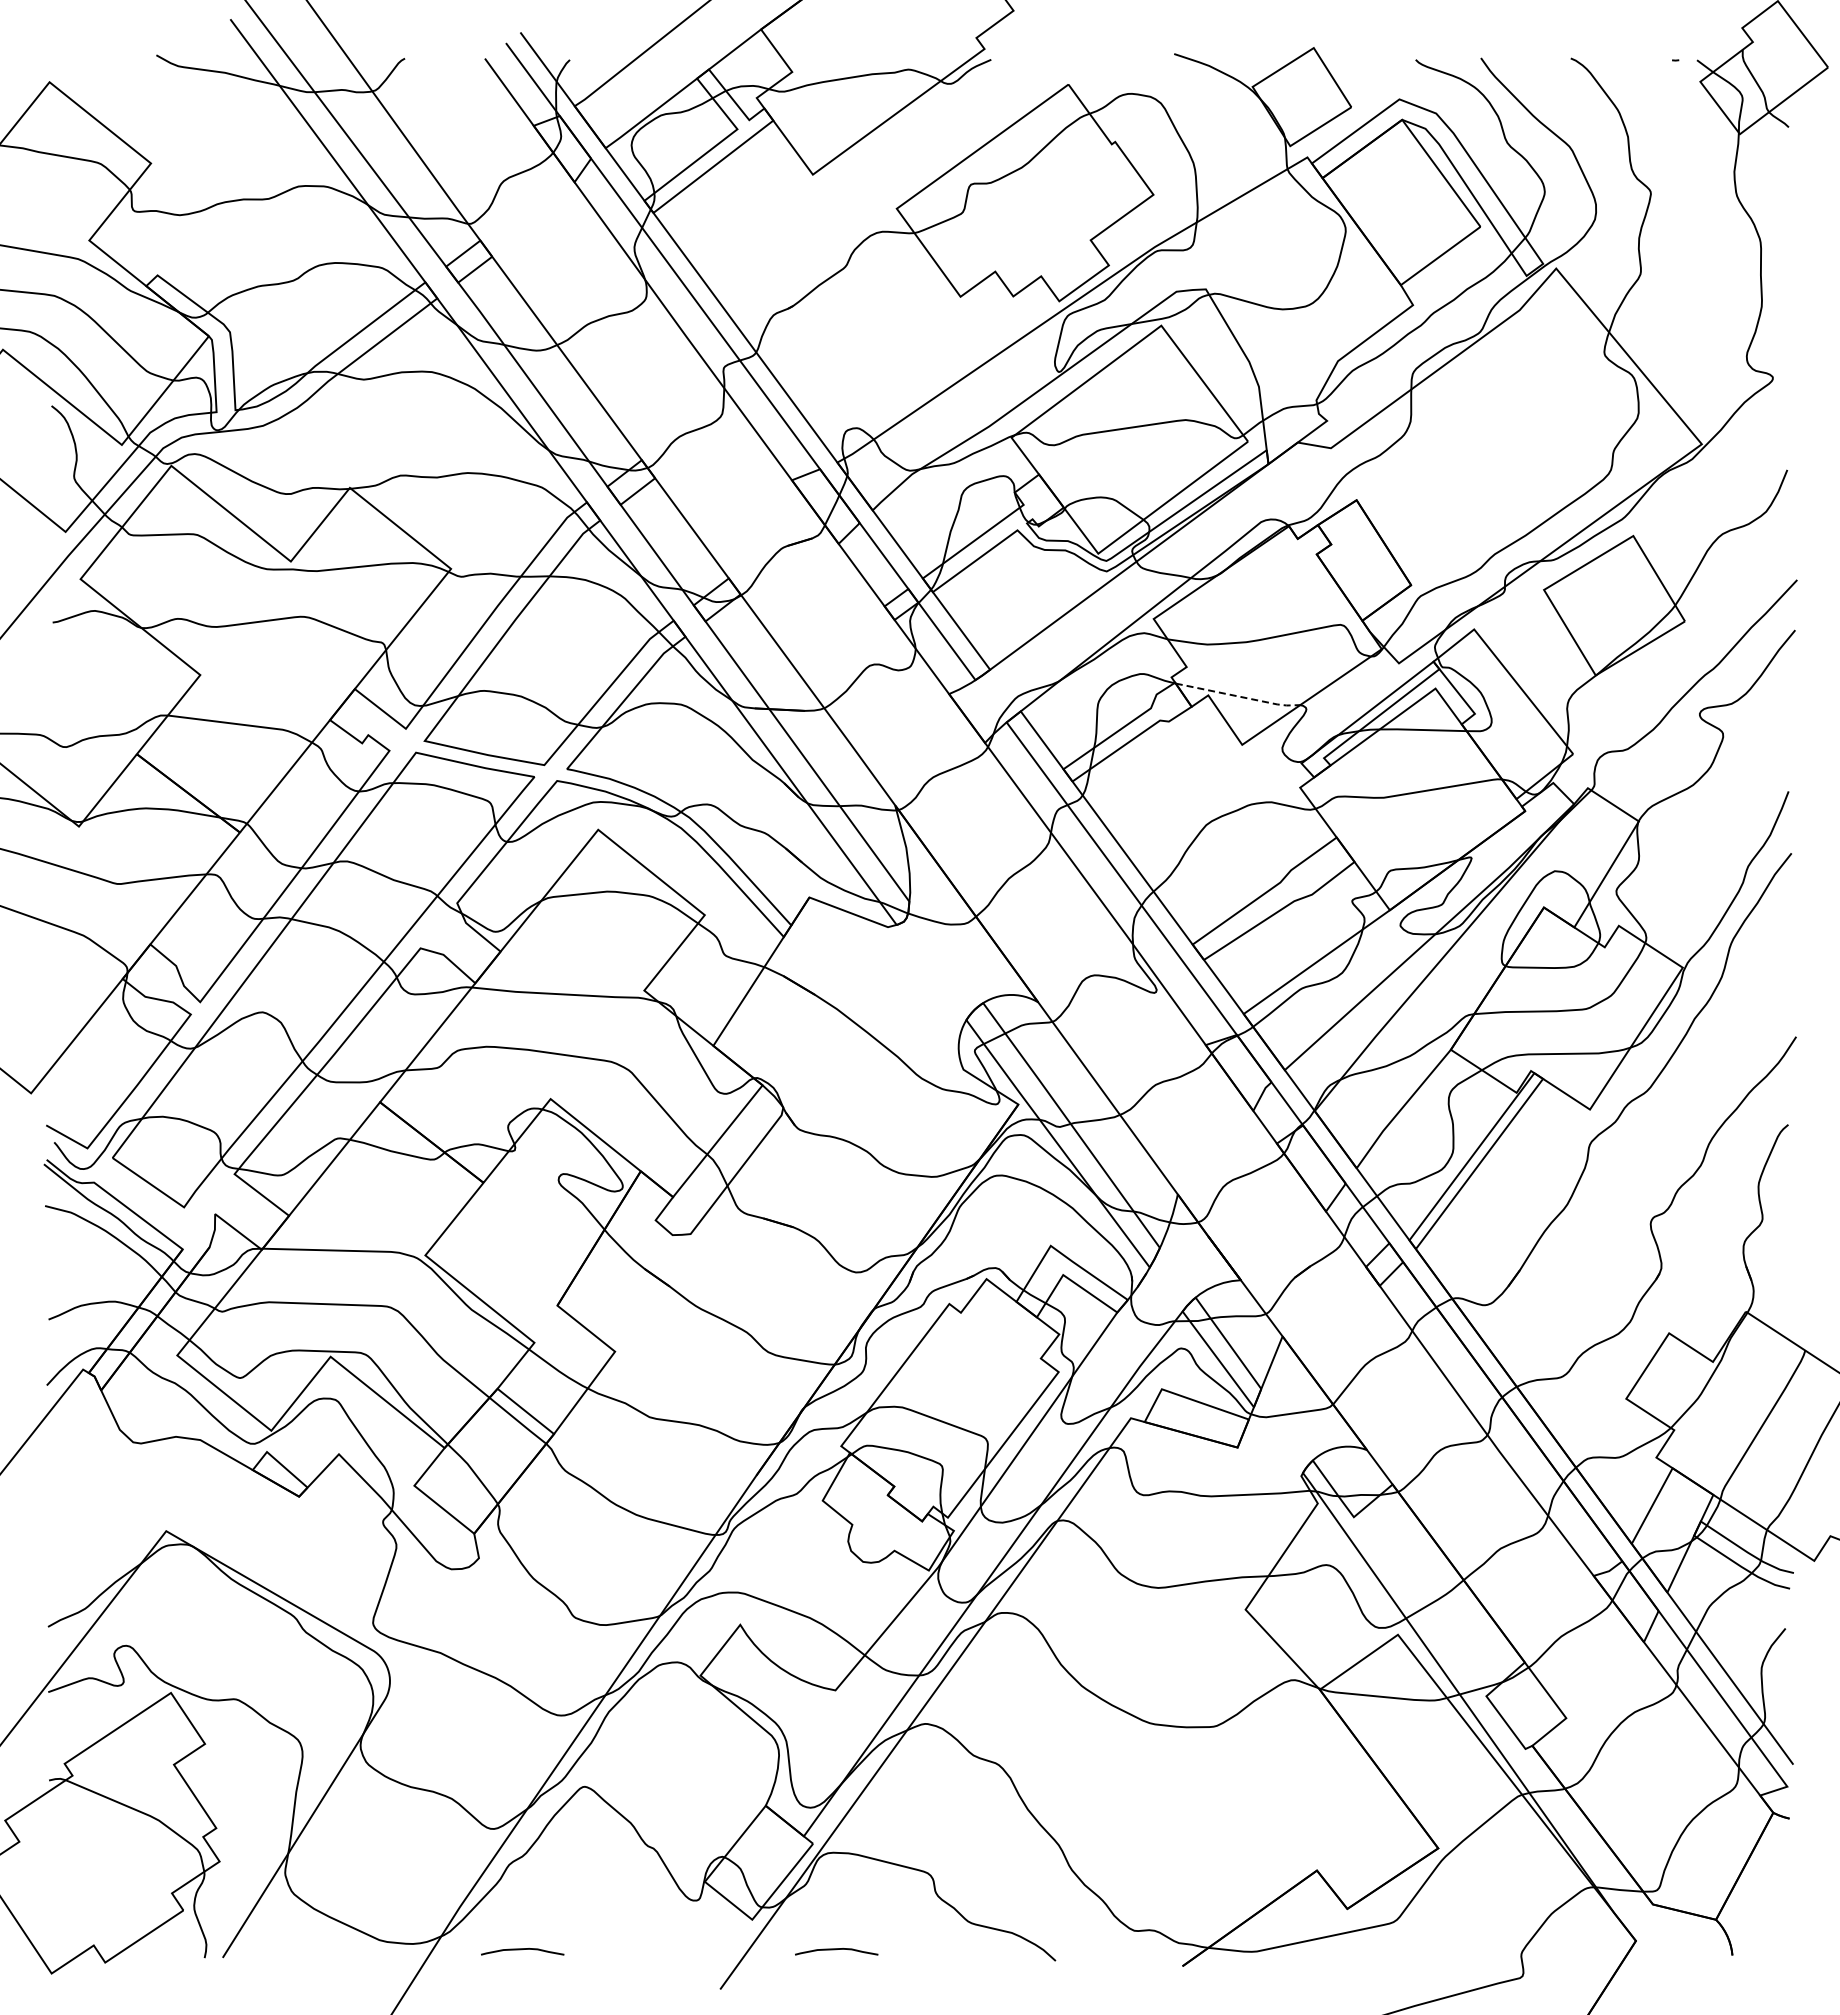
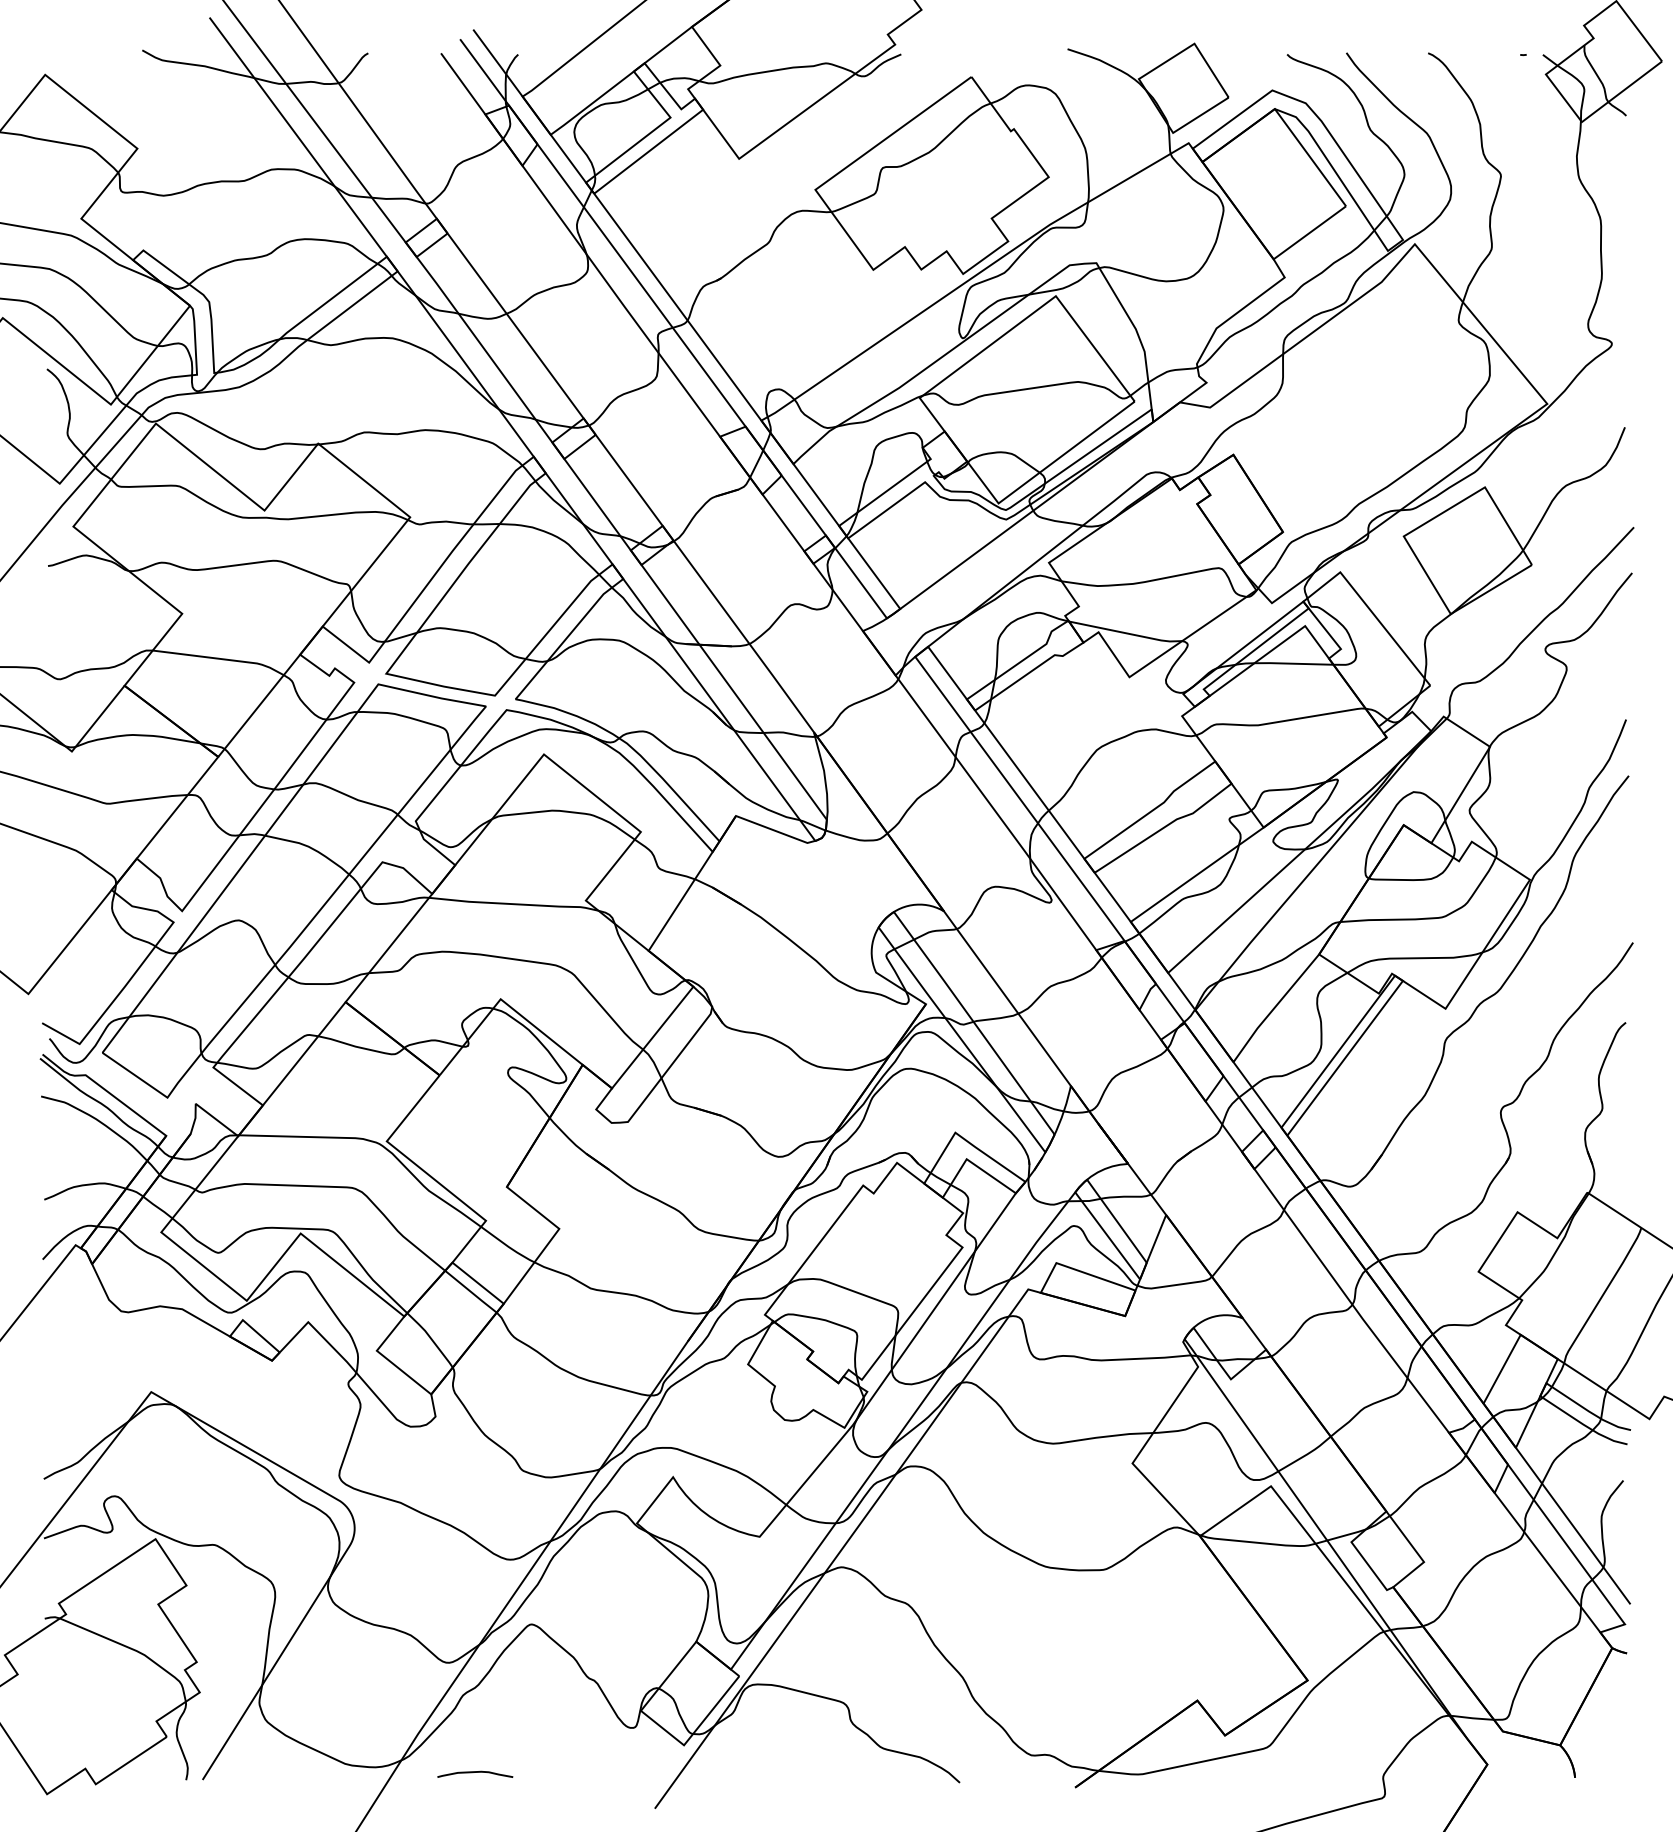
line: (1239, 696) -> (1126, 633), dashed -> solid
curve: (836, 1950) -> (760, 1773), removed

